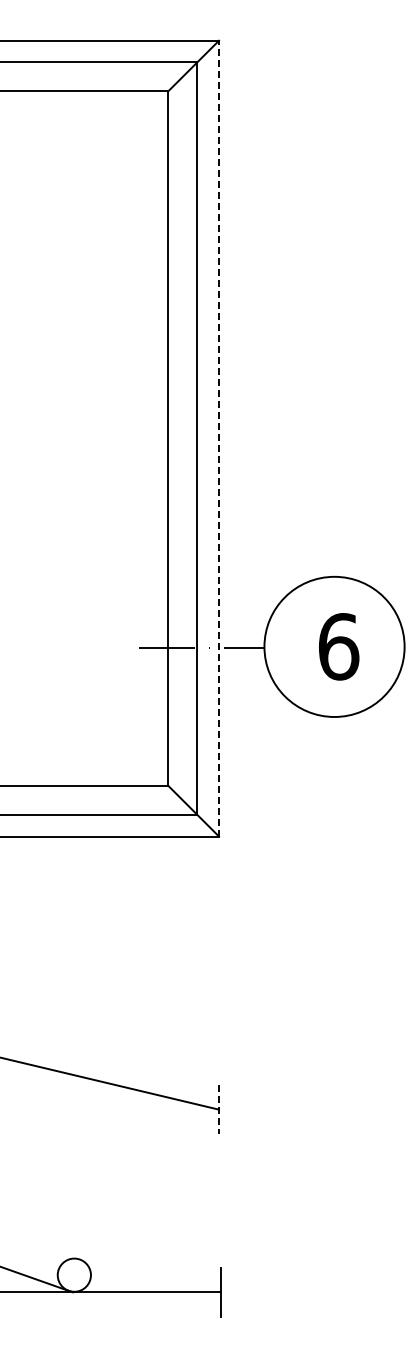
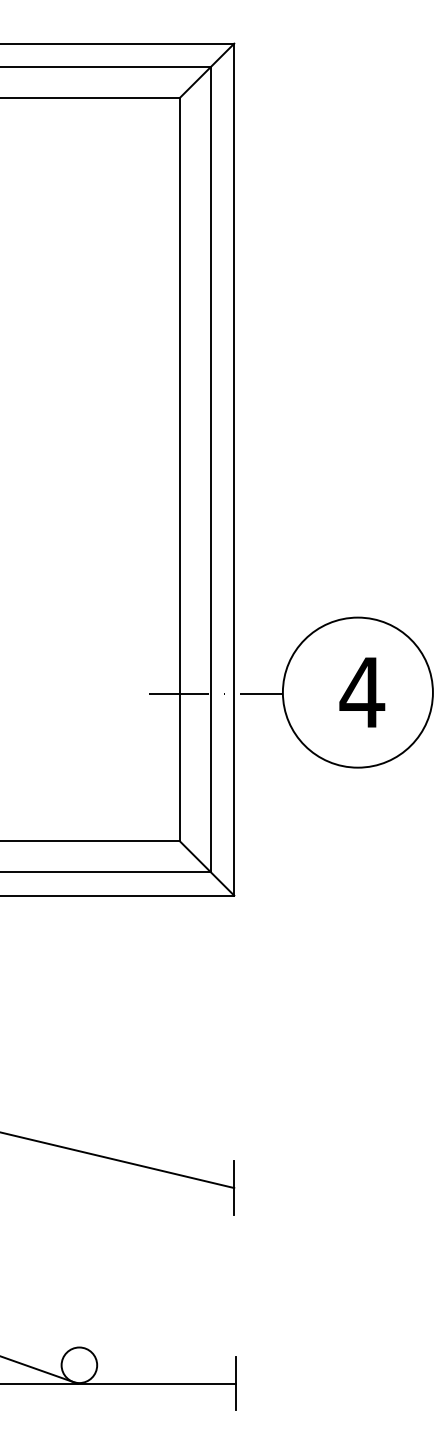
line: (219, 438) -> (234, 469), dashed -> solid
text: (338, 646) -> (362, 692), 6 -> 4
line: (219, 1109) -> (234, 1187), dashed -> solid

